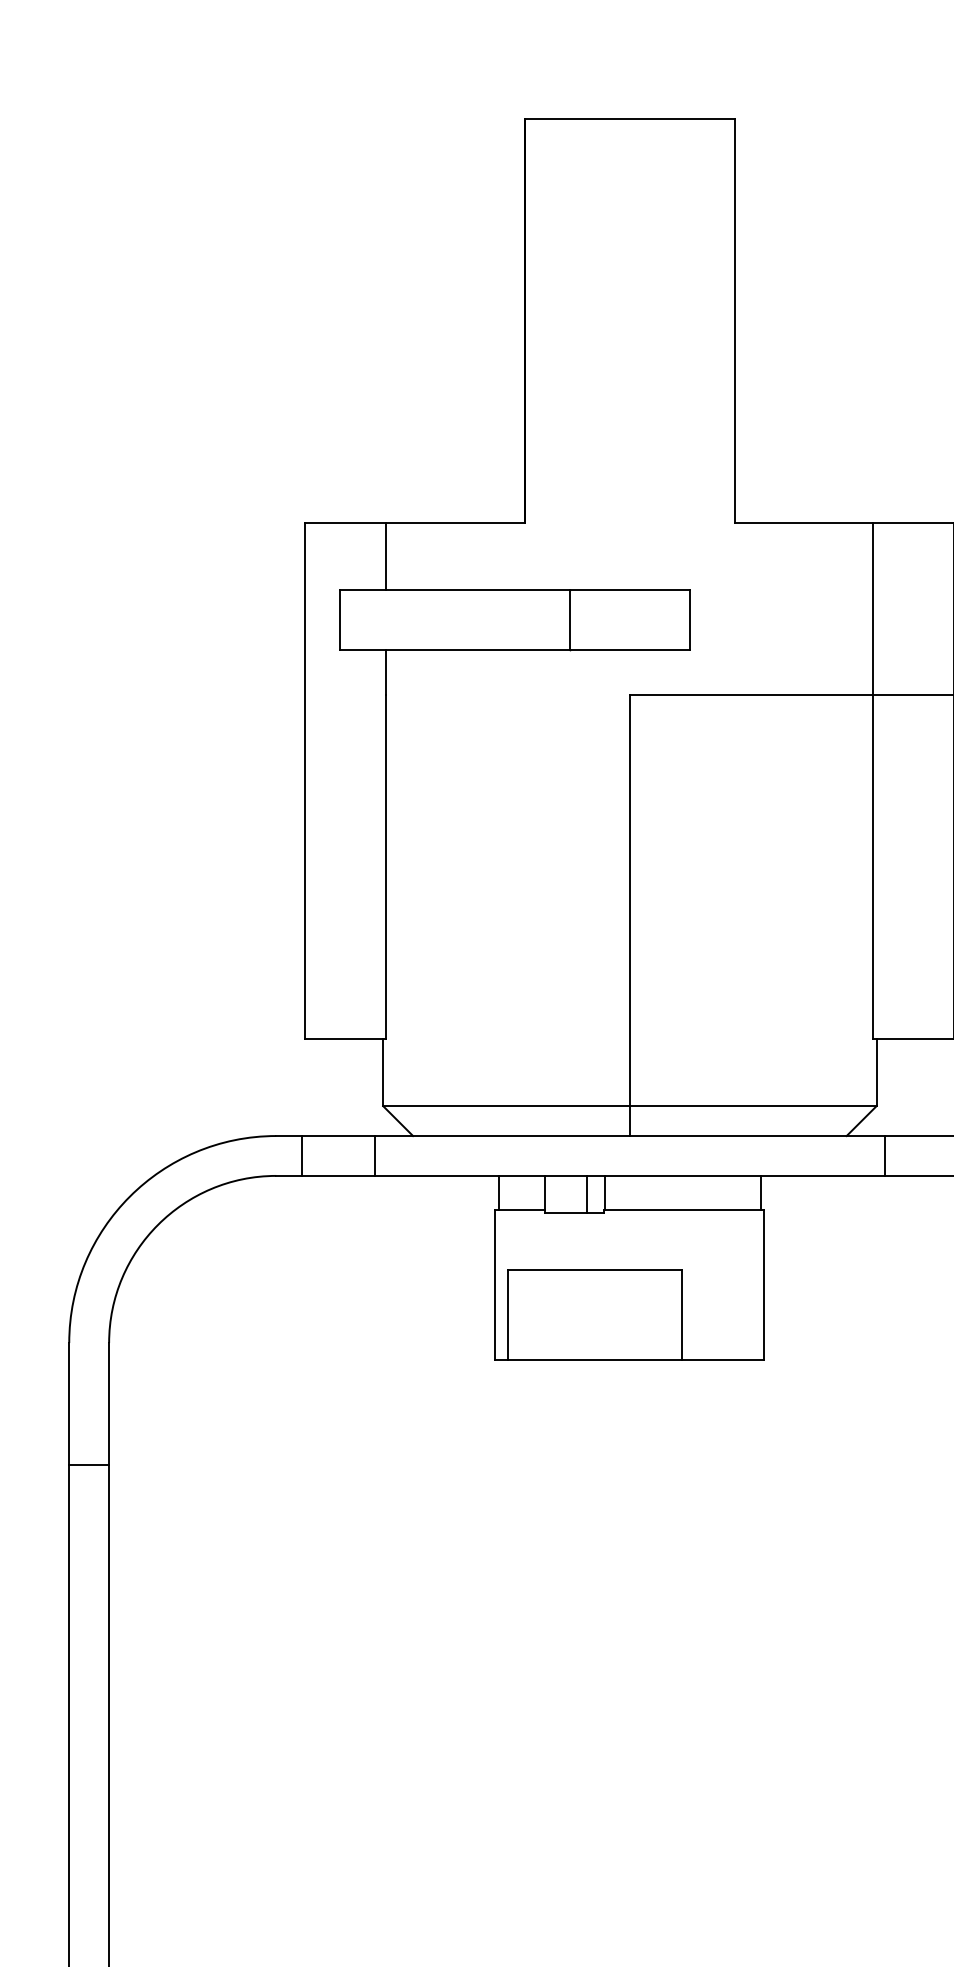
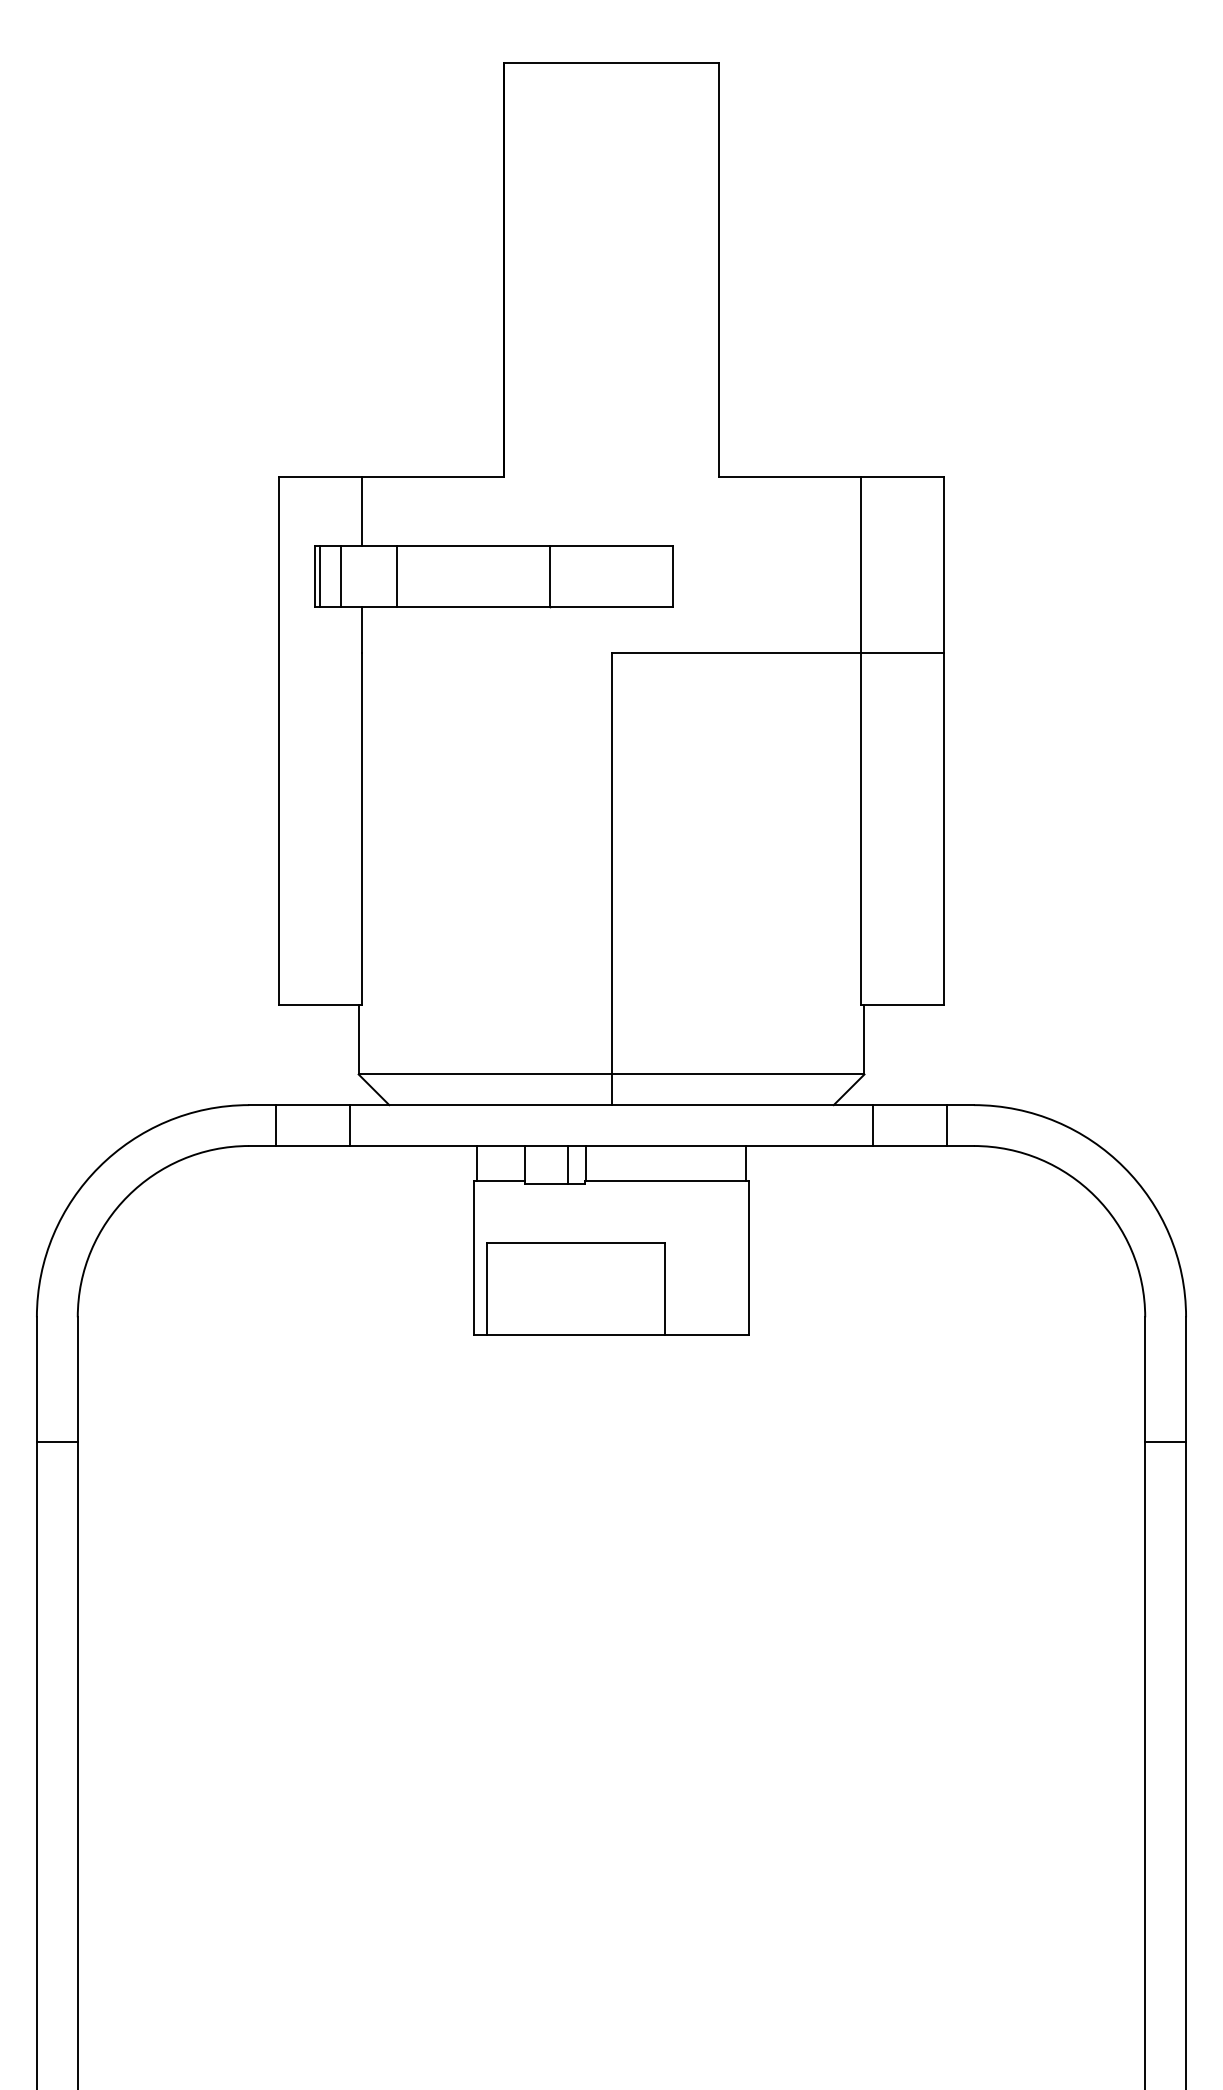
line: (345, 619) -> (320, 575), added
line: (365, 619) -> (340, 575), added
line: (421, 619) -> (397, 575), added

